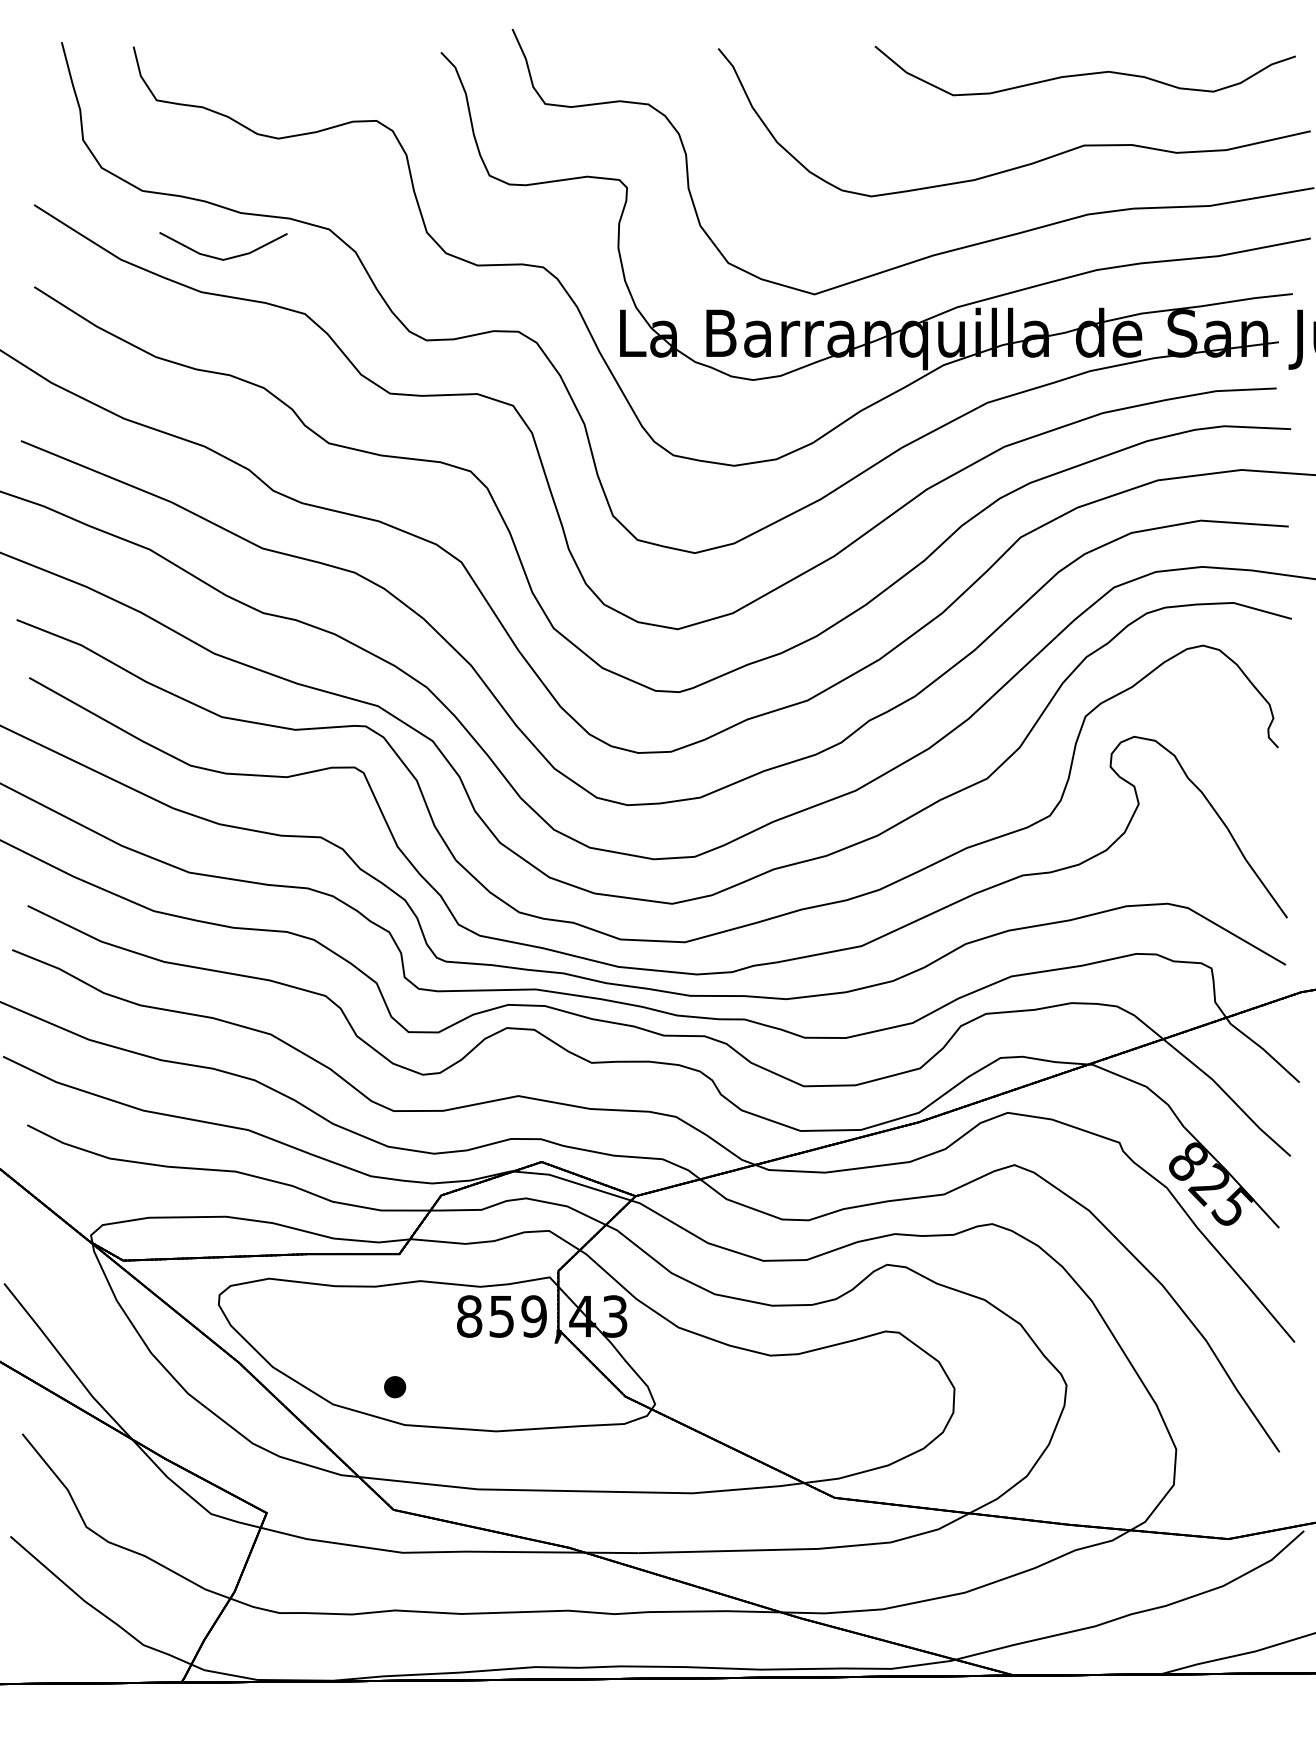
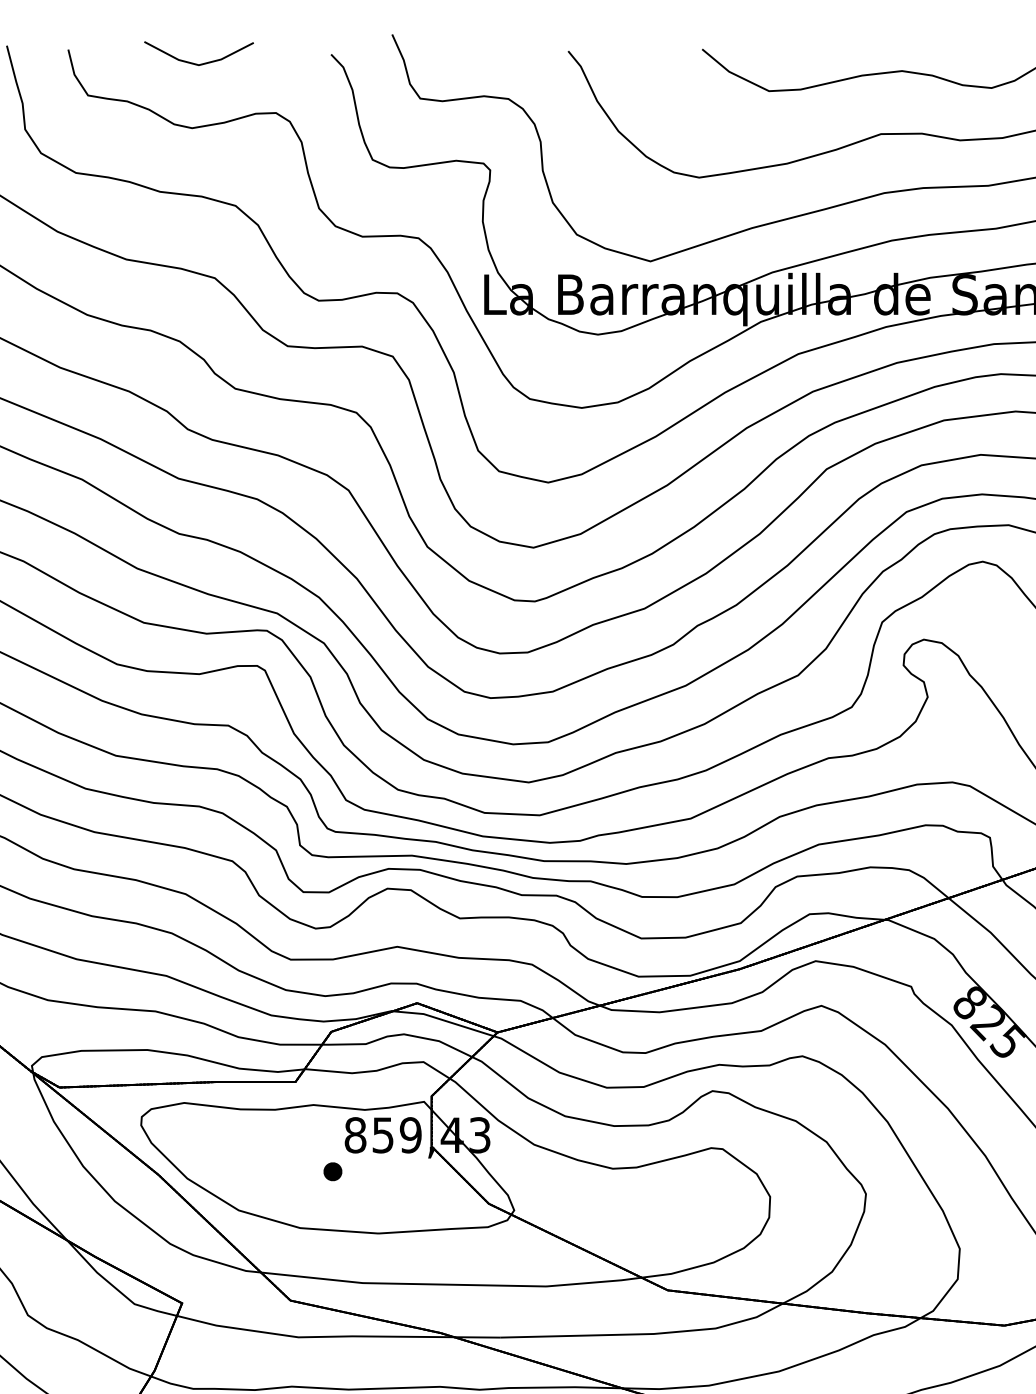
line: (222, 258) -> (198, 63), moved
part: (395, 1387) -> (333, 1172), moved

